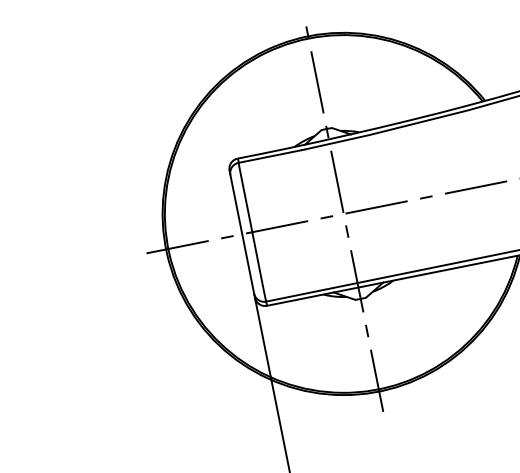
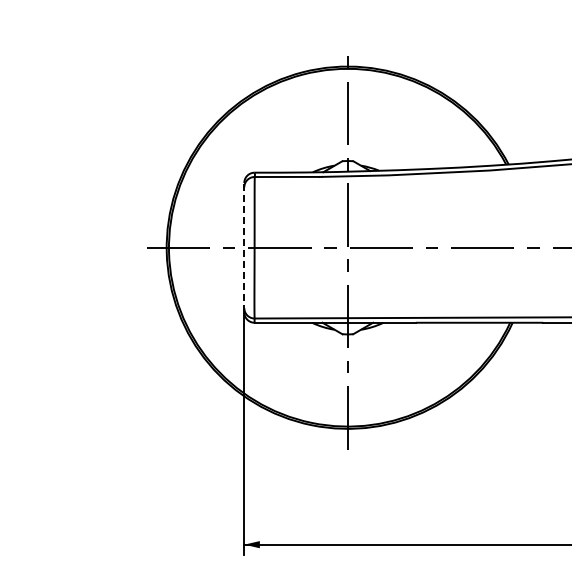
line: (242, 233) -> (244, 247), solid -> dashed

